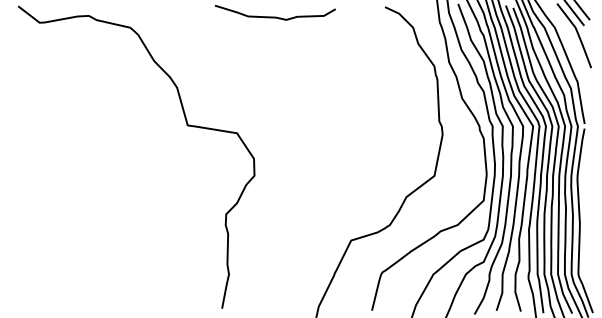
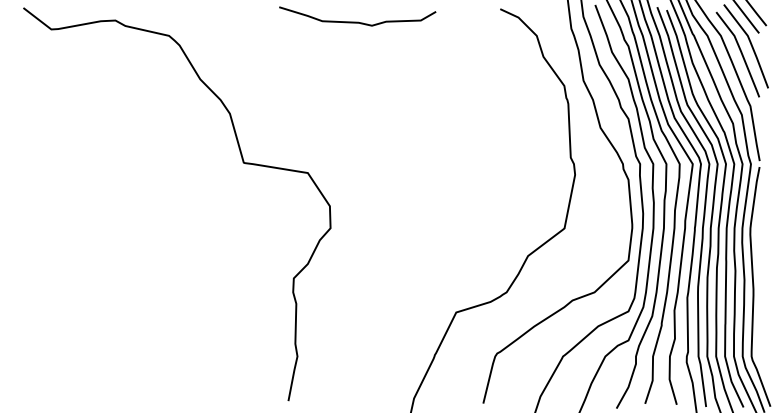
line: (569, 41) -> (740, 53), added

